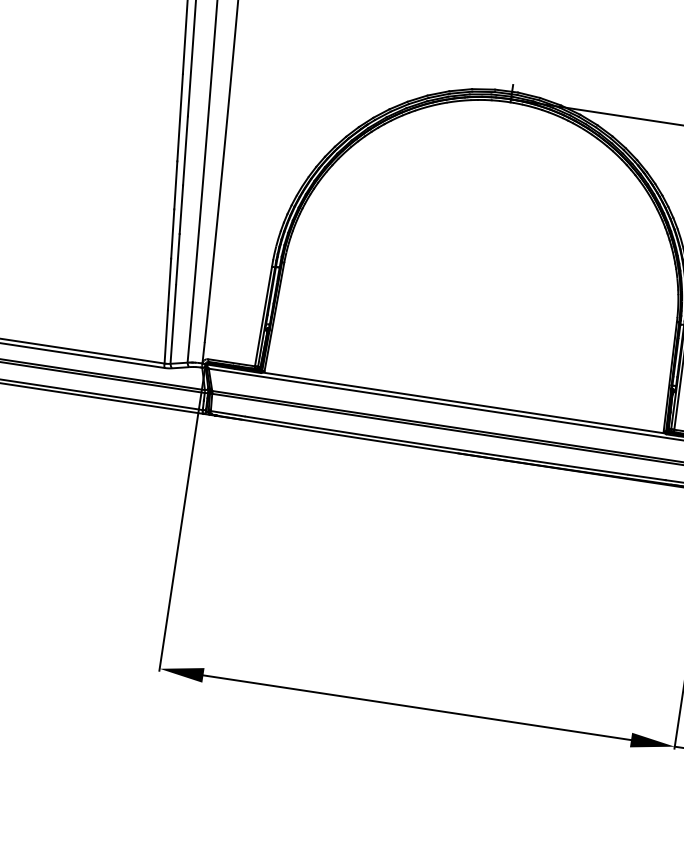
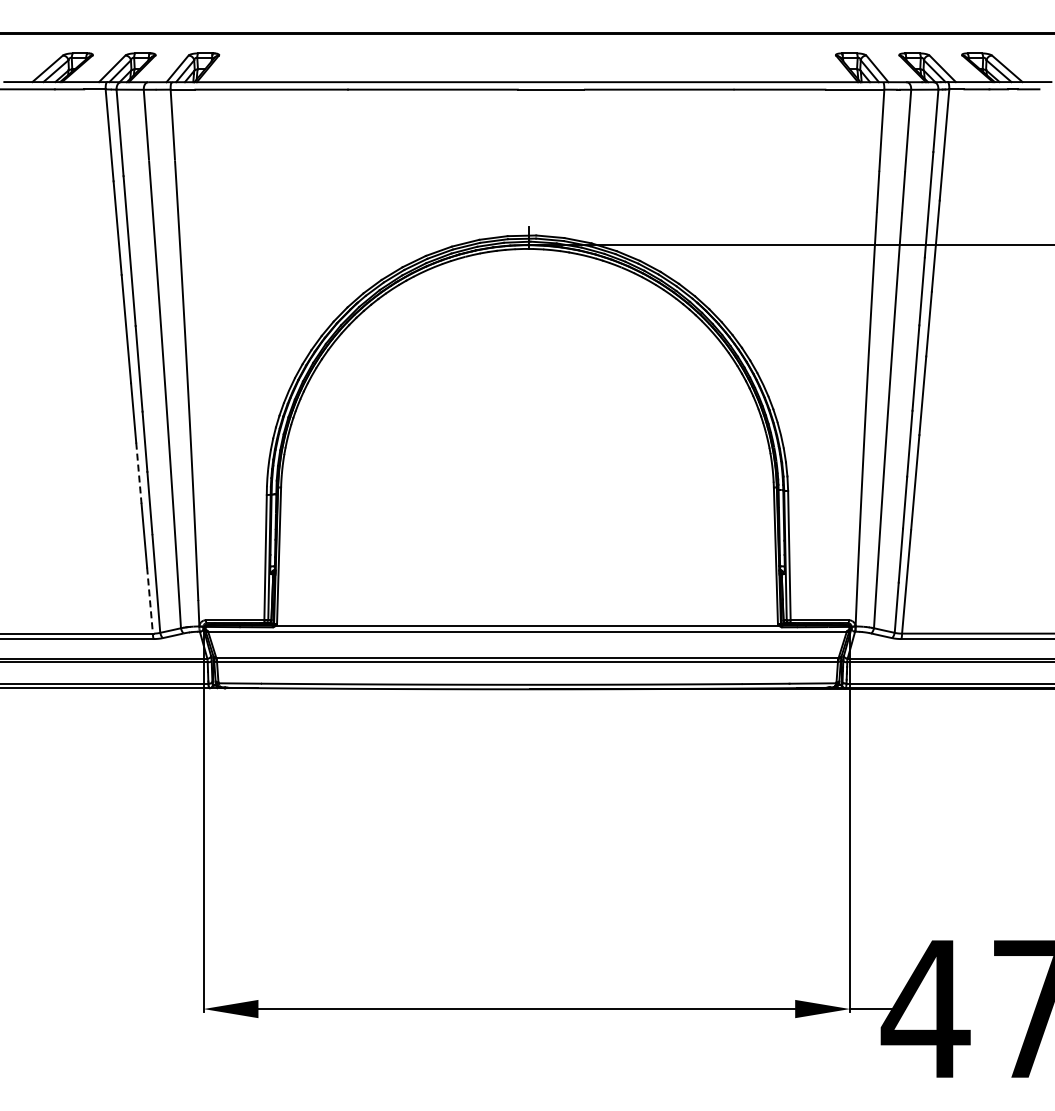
line: (172, 234) -> (138, 473), solid -> dashed
line: (166, 337) -> (150, 601), solid -> dashed

